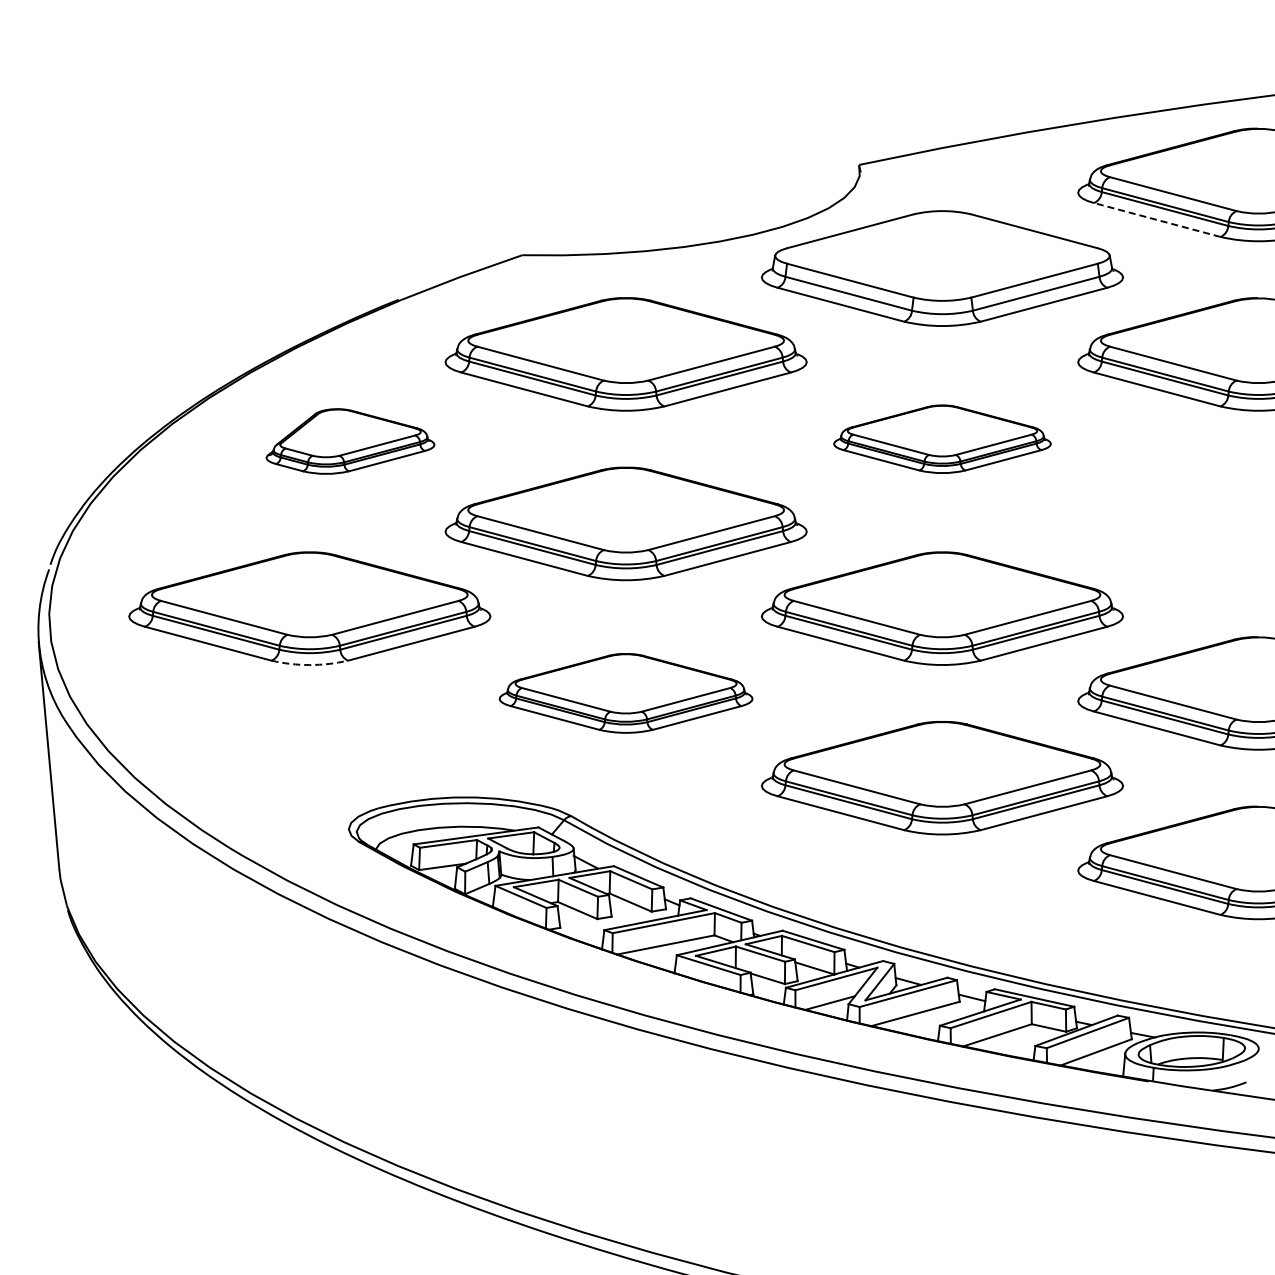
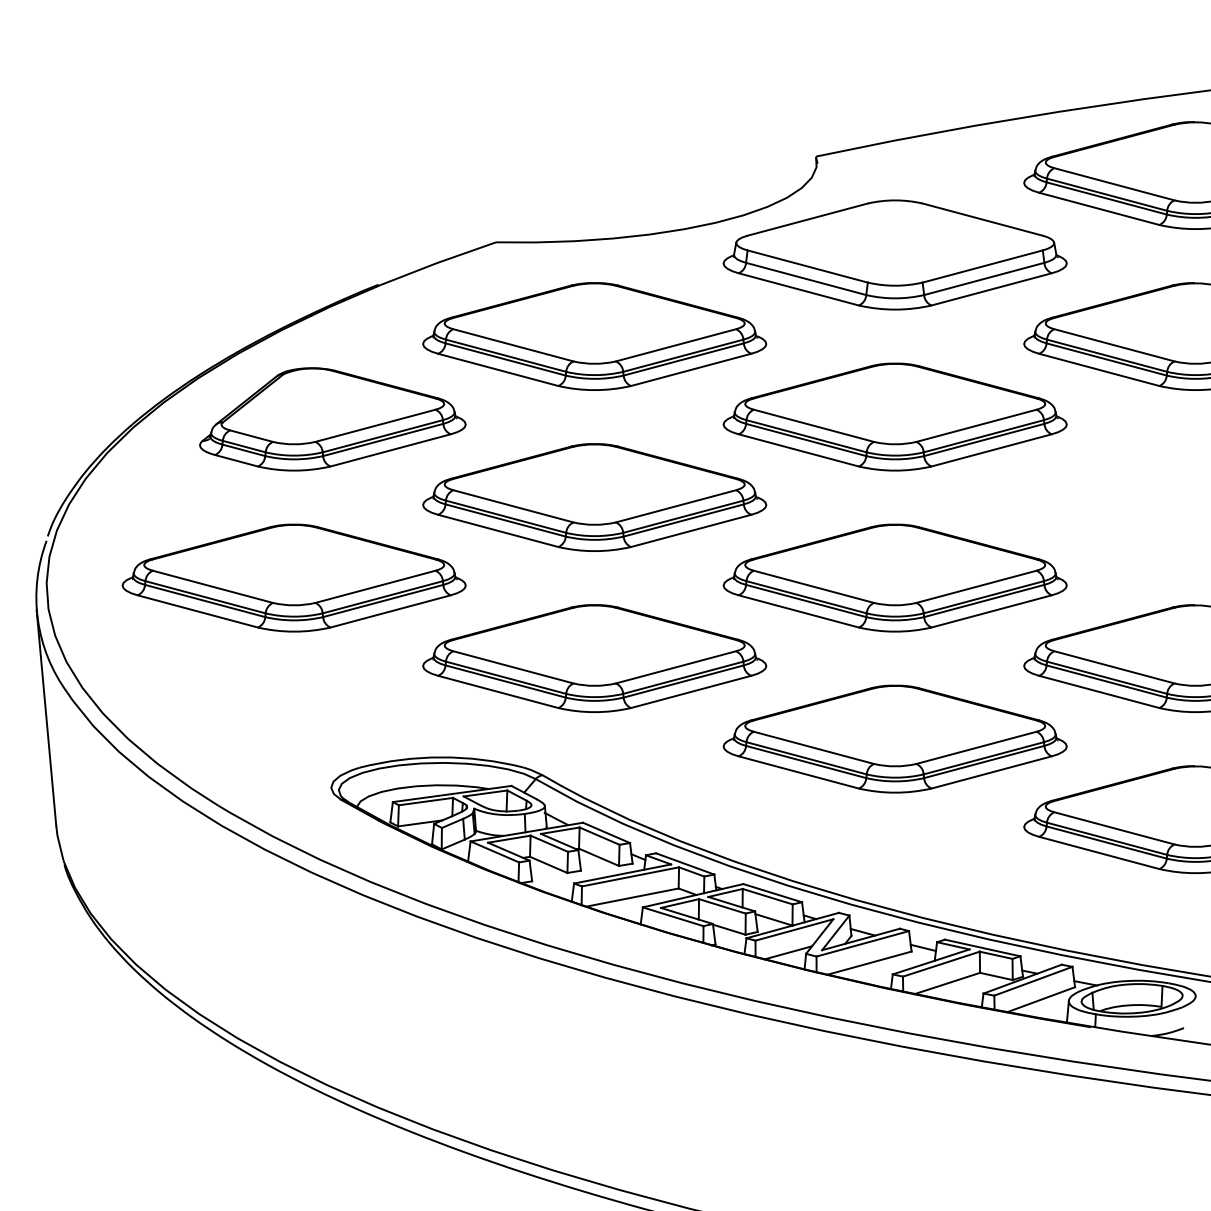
line: (1156, 219) -> (1098, 208), dashed -> solid
part: (942, 439) -> (895, 417), size x1.67
part: (350, 441) -> (332, 419), size x1.67
arc: (309, 665) -> (293, 632), dashed -> solid
part: (625, 693) -> (594, 658), size x1.43

